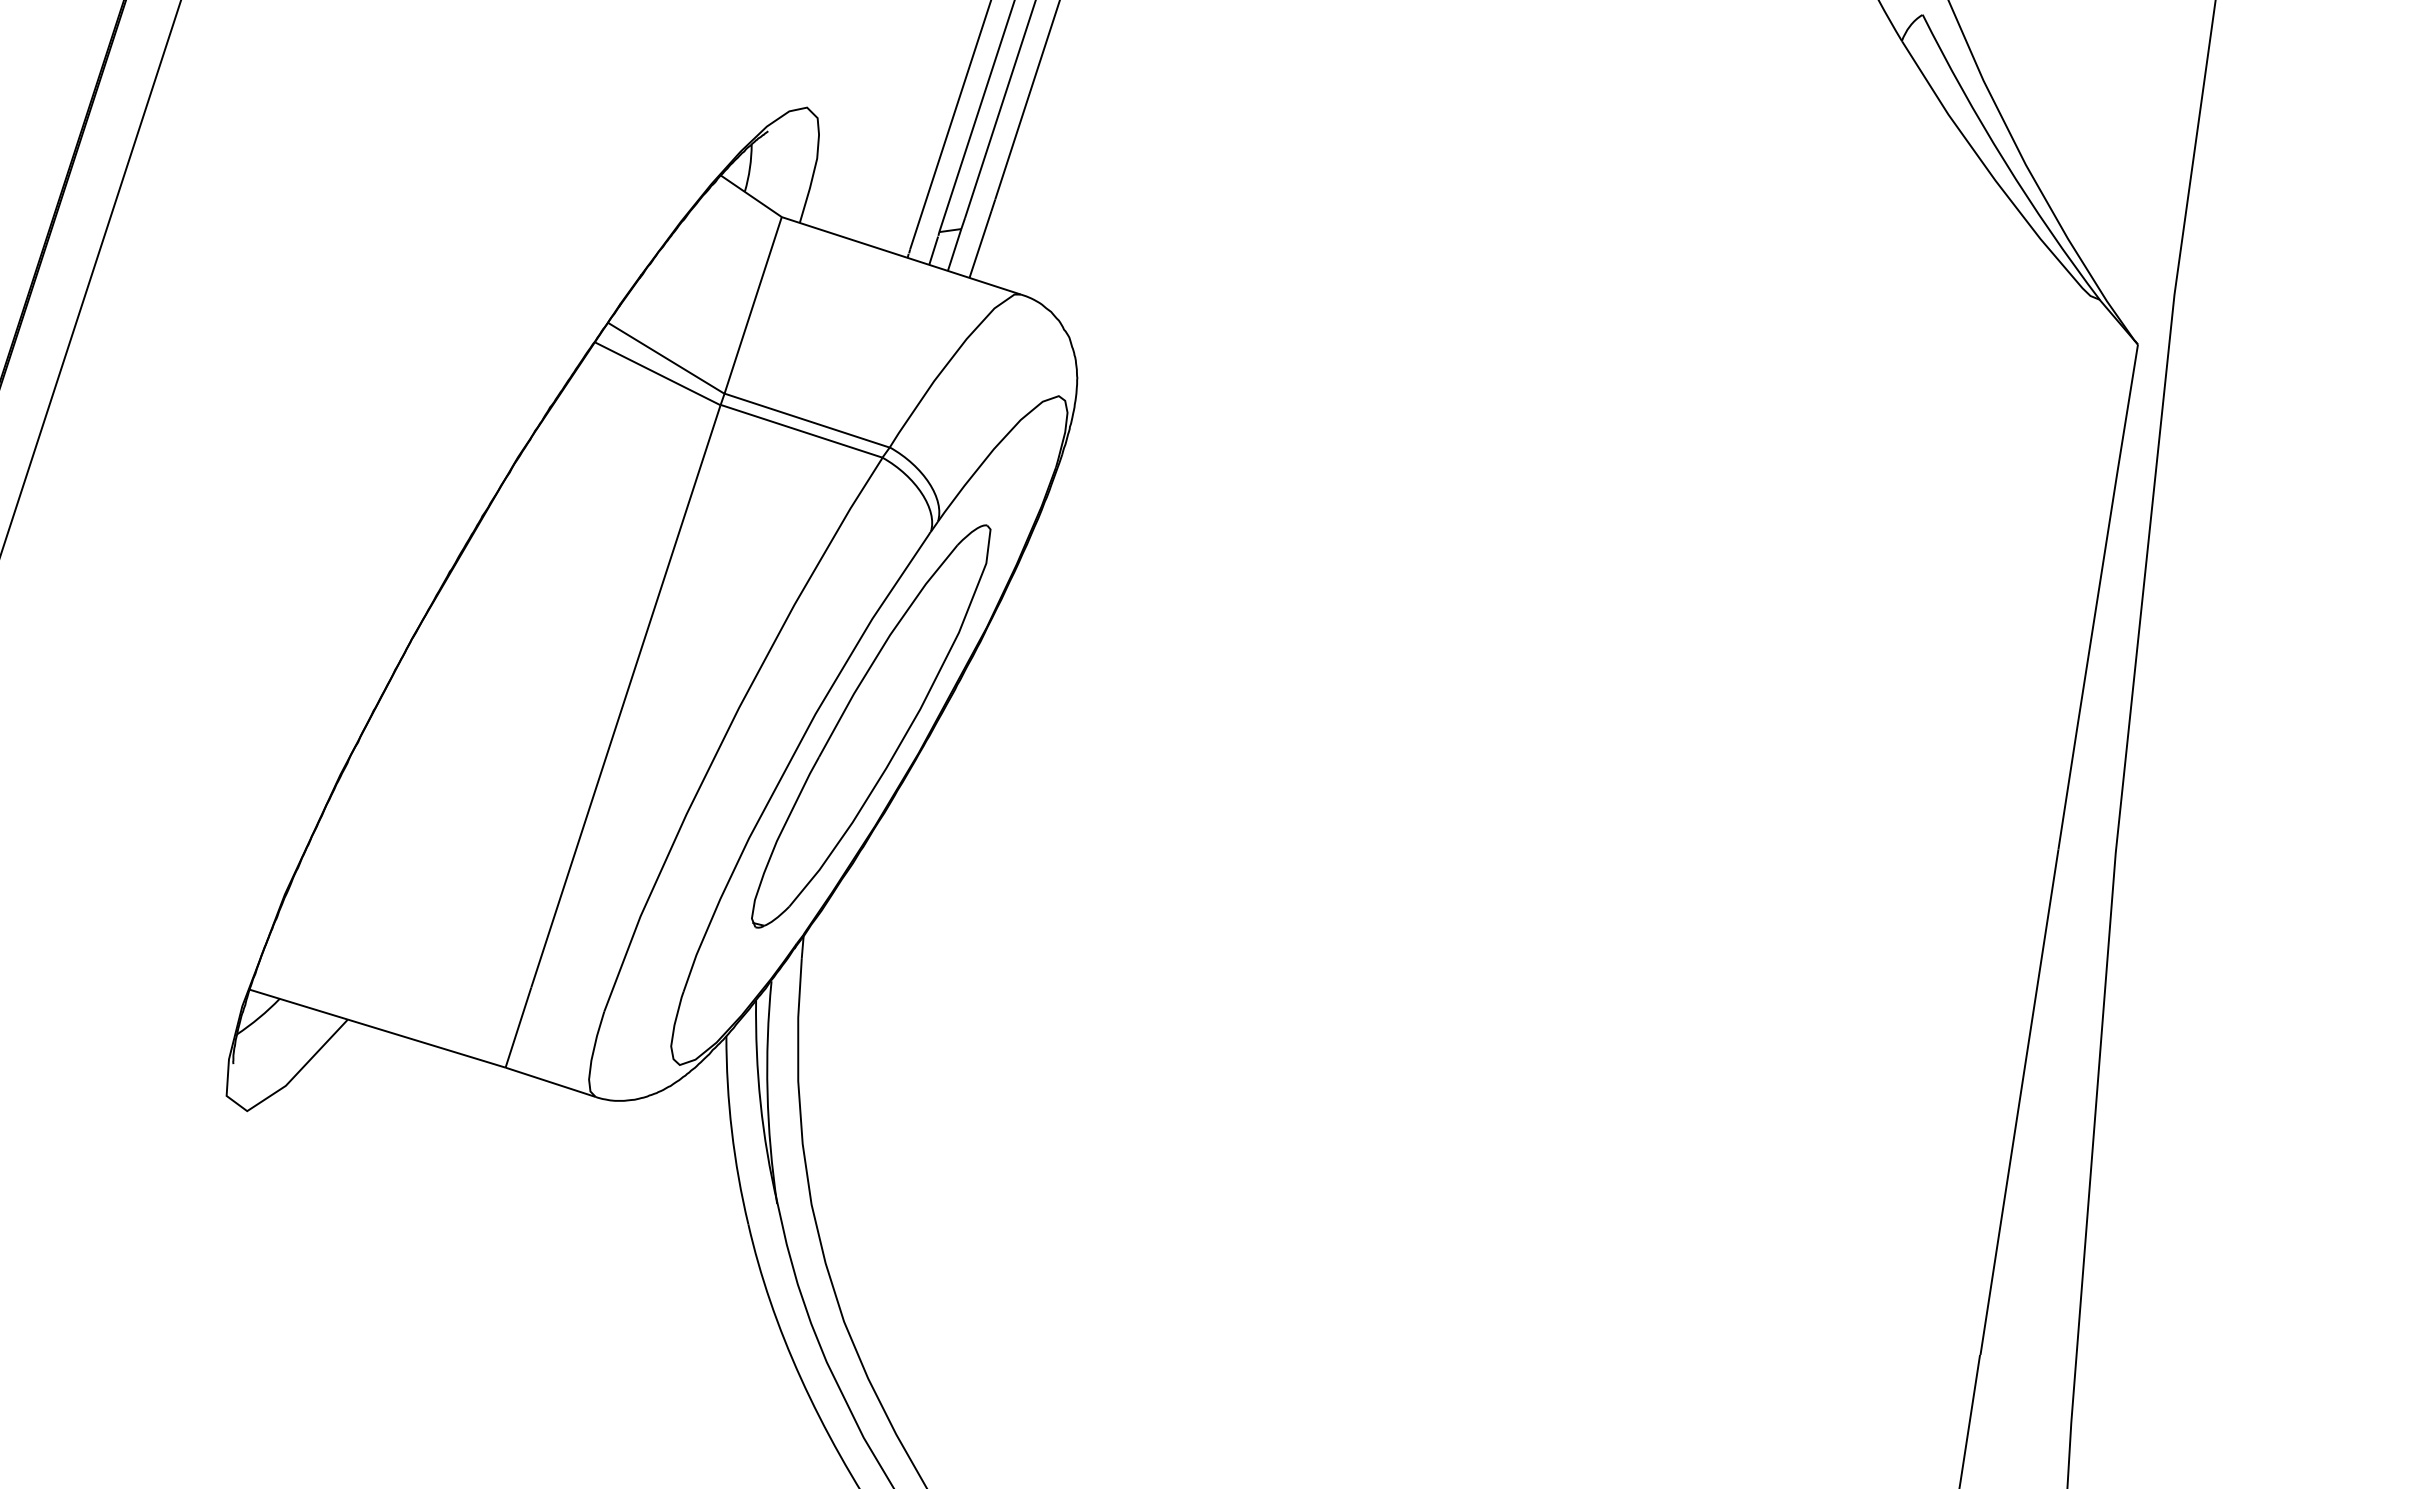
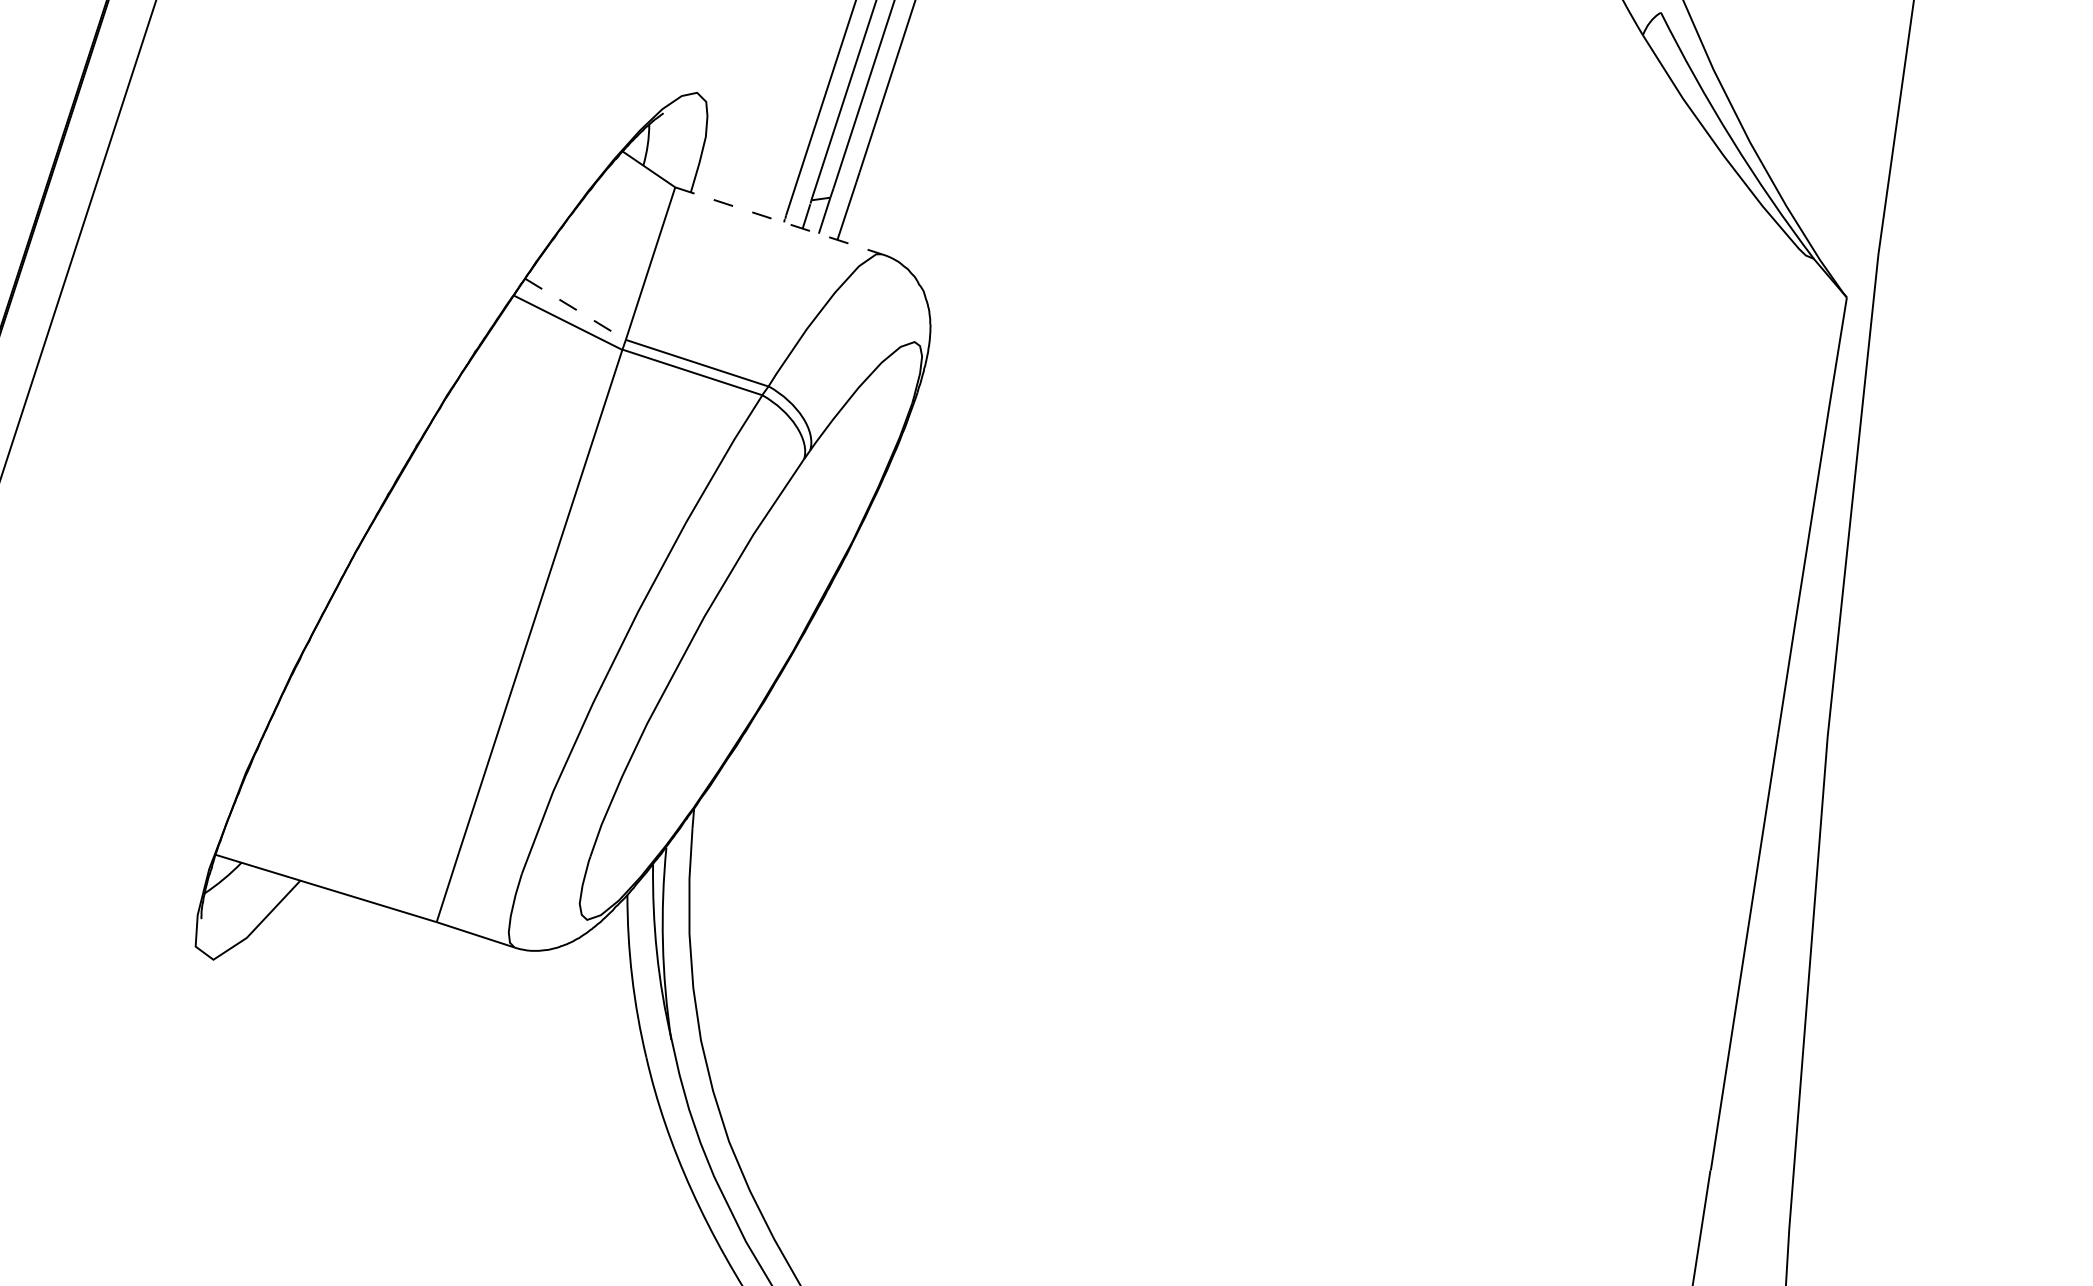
line: (901, 255) -> (778, 220), solid -> dashed
line: (666, 358) -> (575, 309), solid -> dashed
part: (871, 726) -> (752, 627), removed

